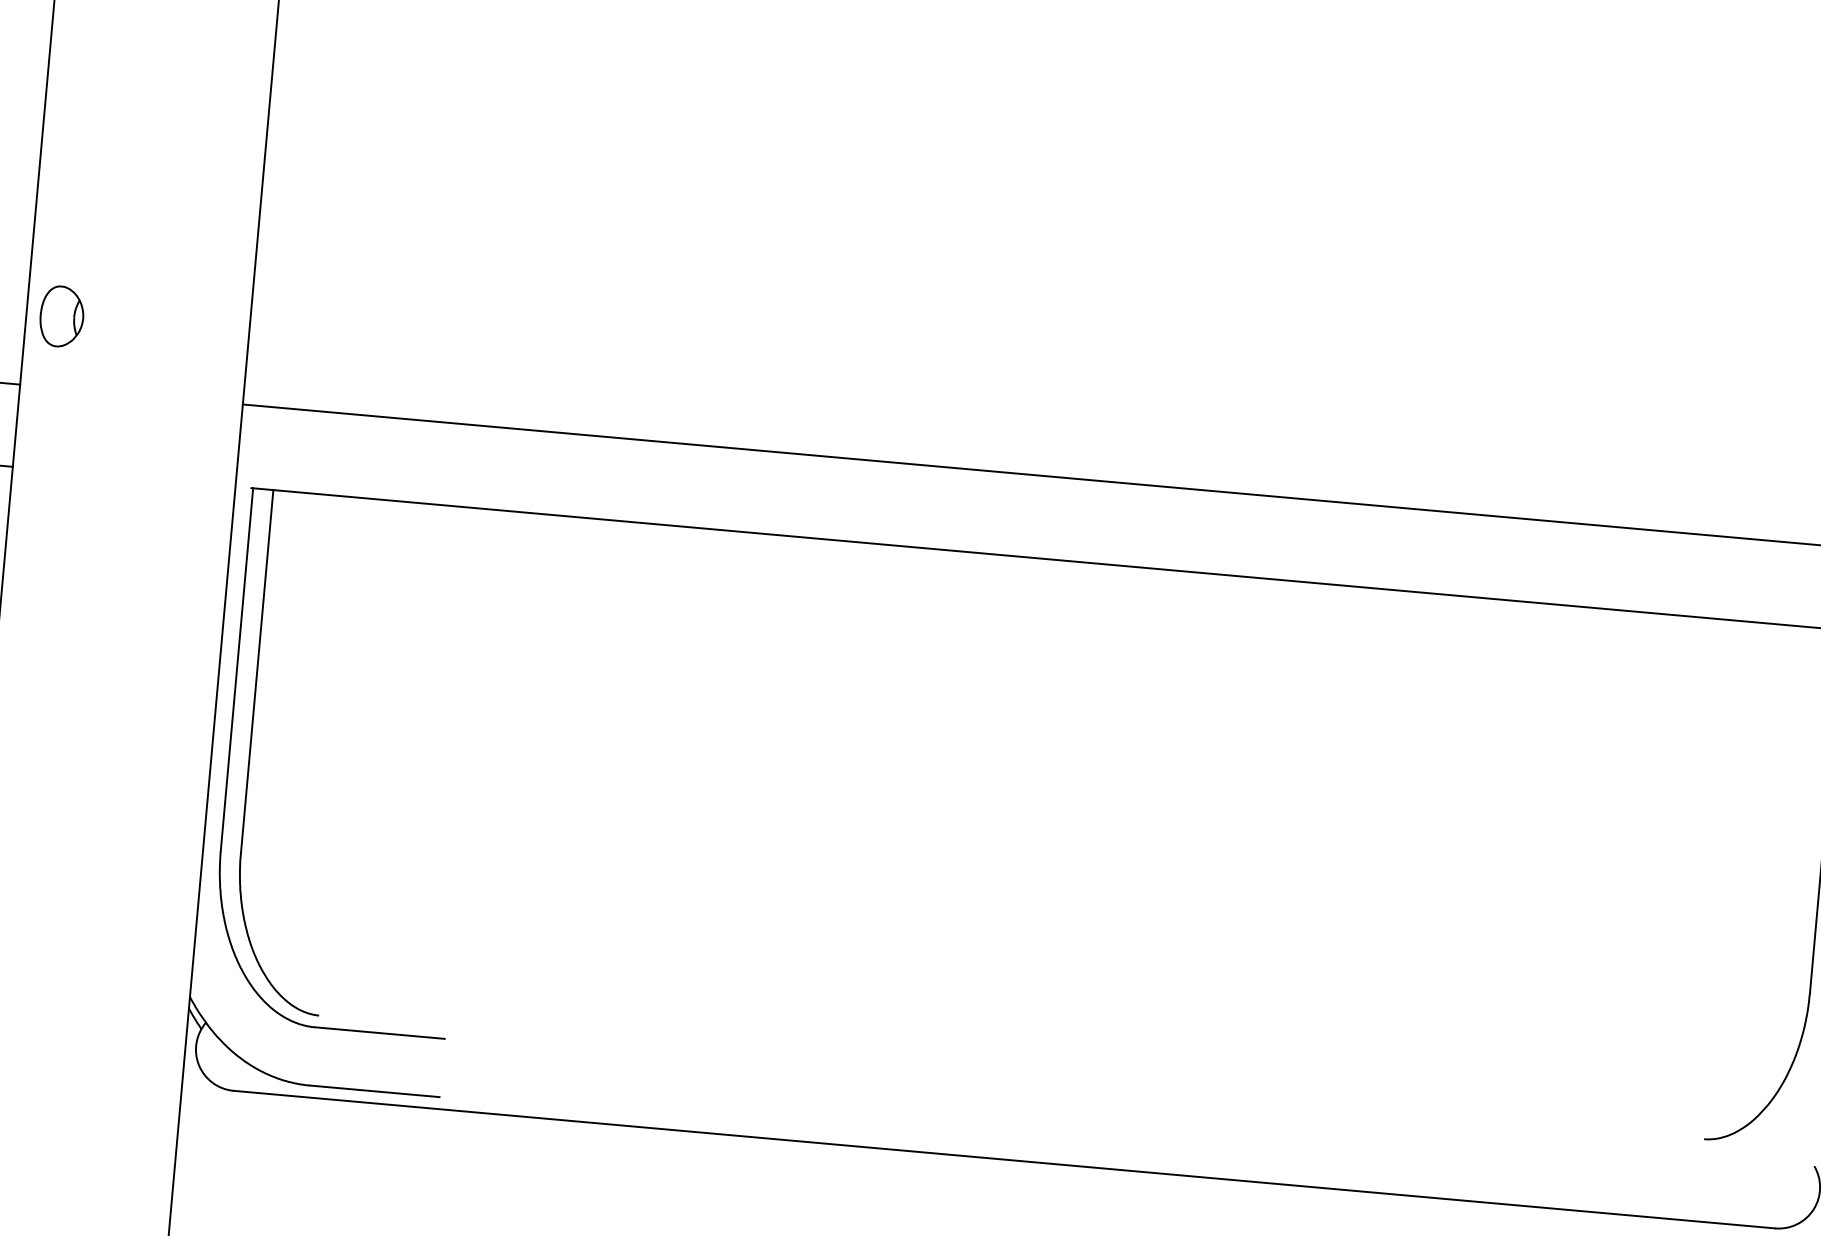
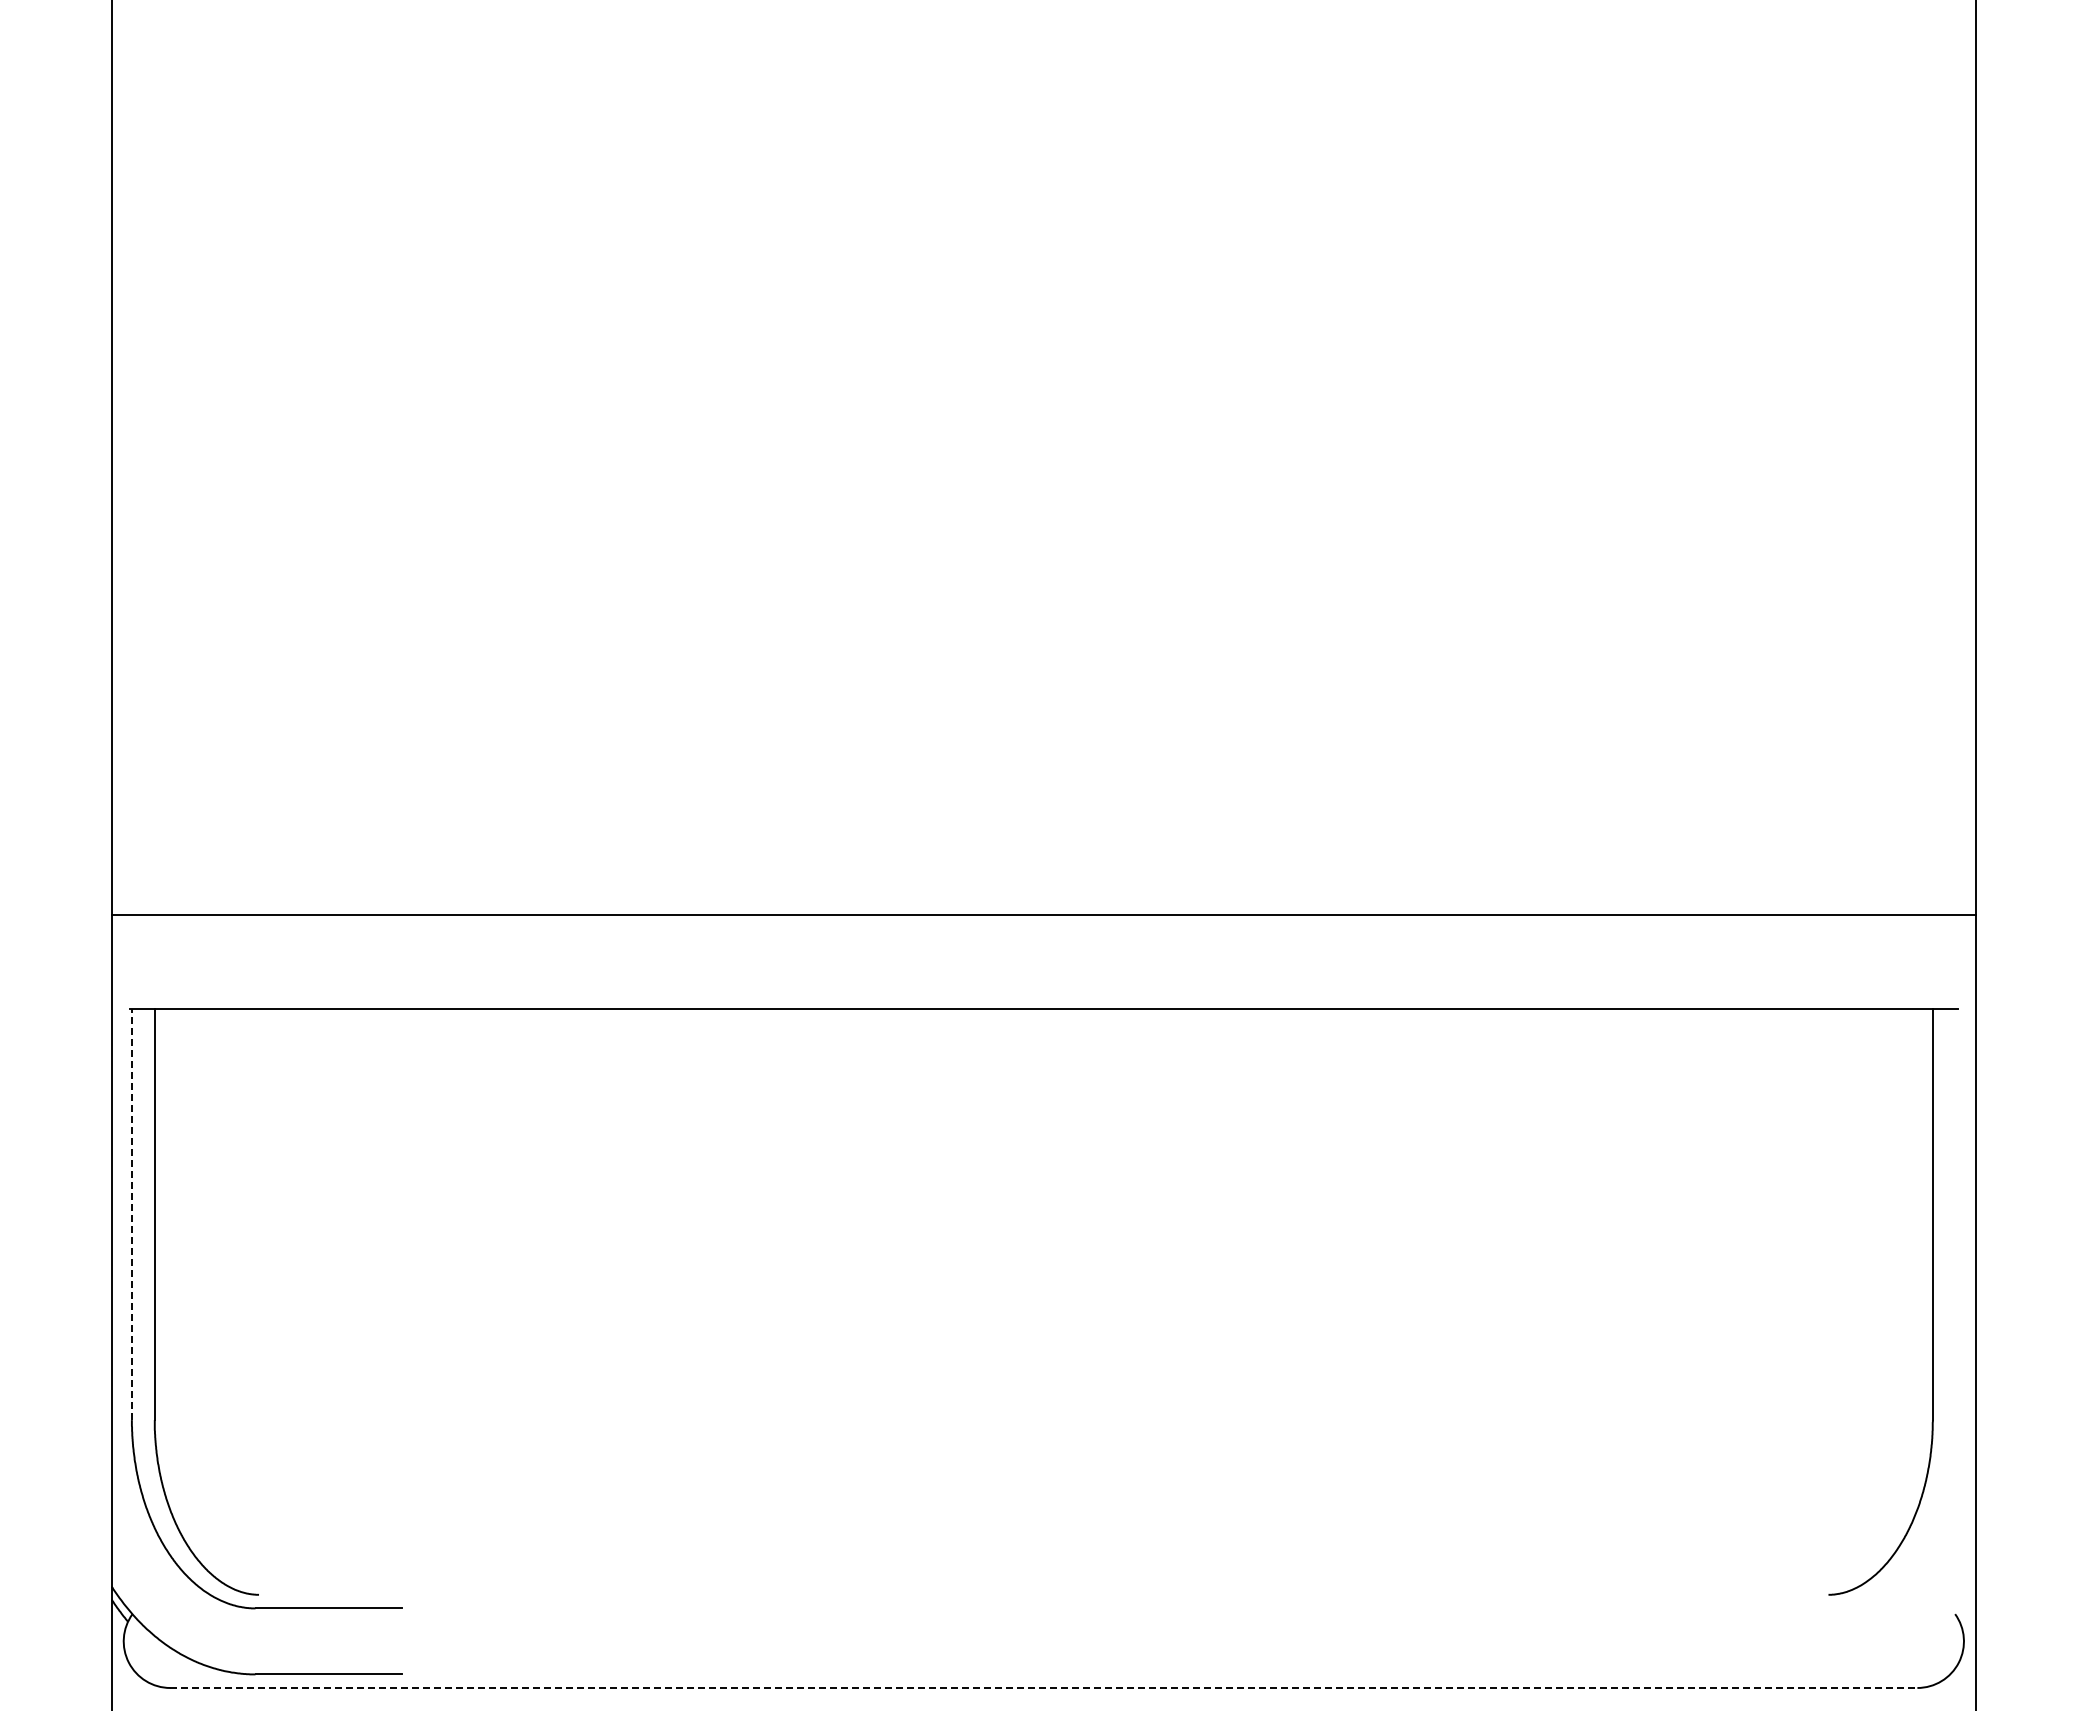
line: (236, 669) -> (131, 1214), solid -> dashed
line: (1004, 1159) -> (1043, 1687), solid -> dashed

